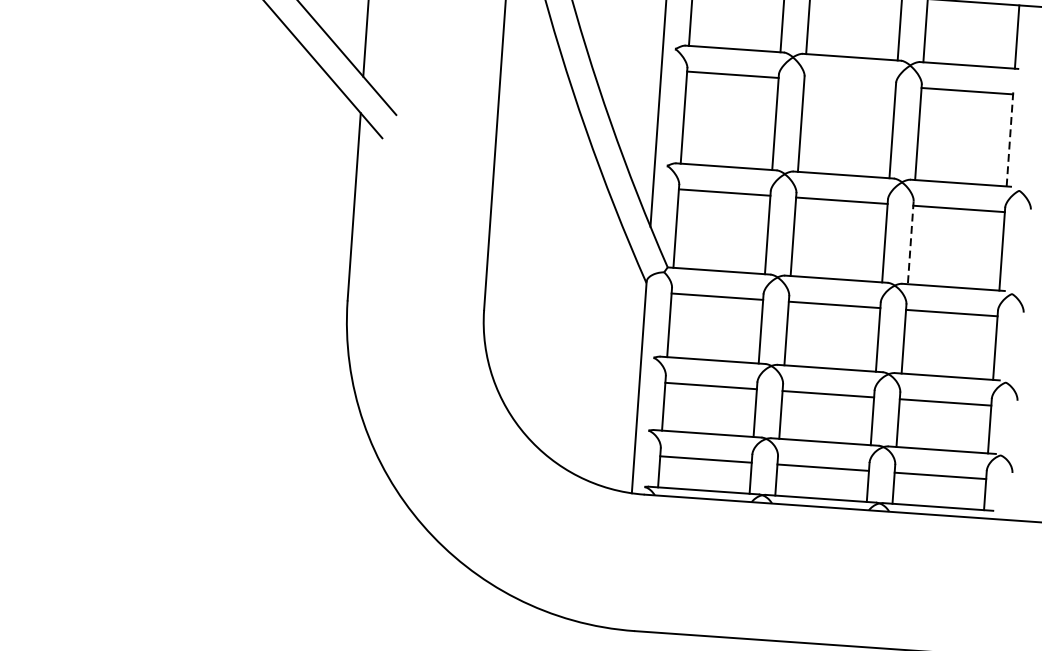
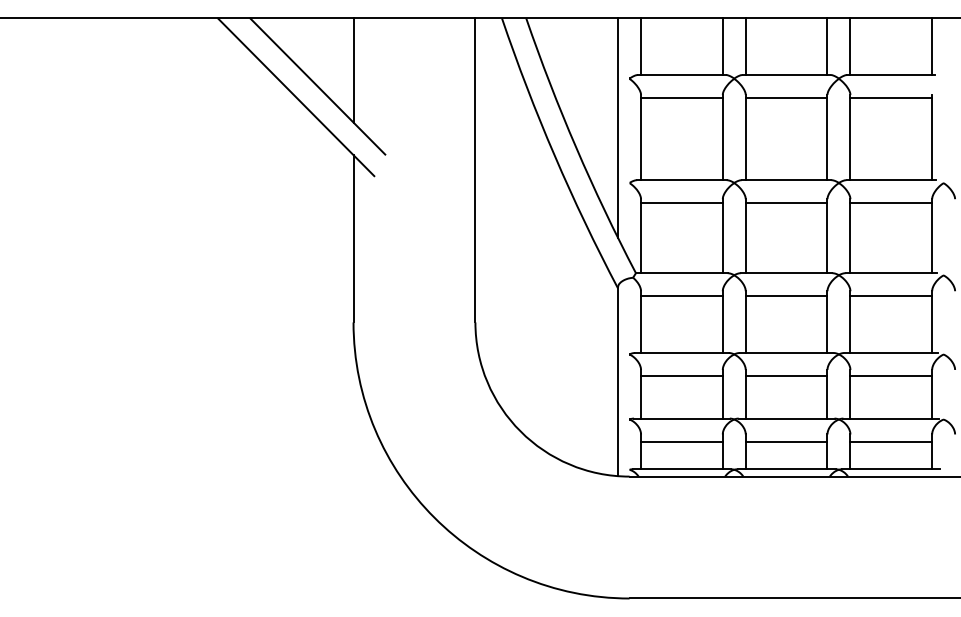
line: (850, 82) -> (786, 97), added
line: (1010, 138) -> (932, 137), dashed -> solid
line: (910, 243) -> (850, 236), dashed -> solid

